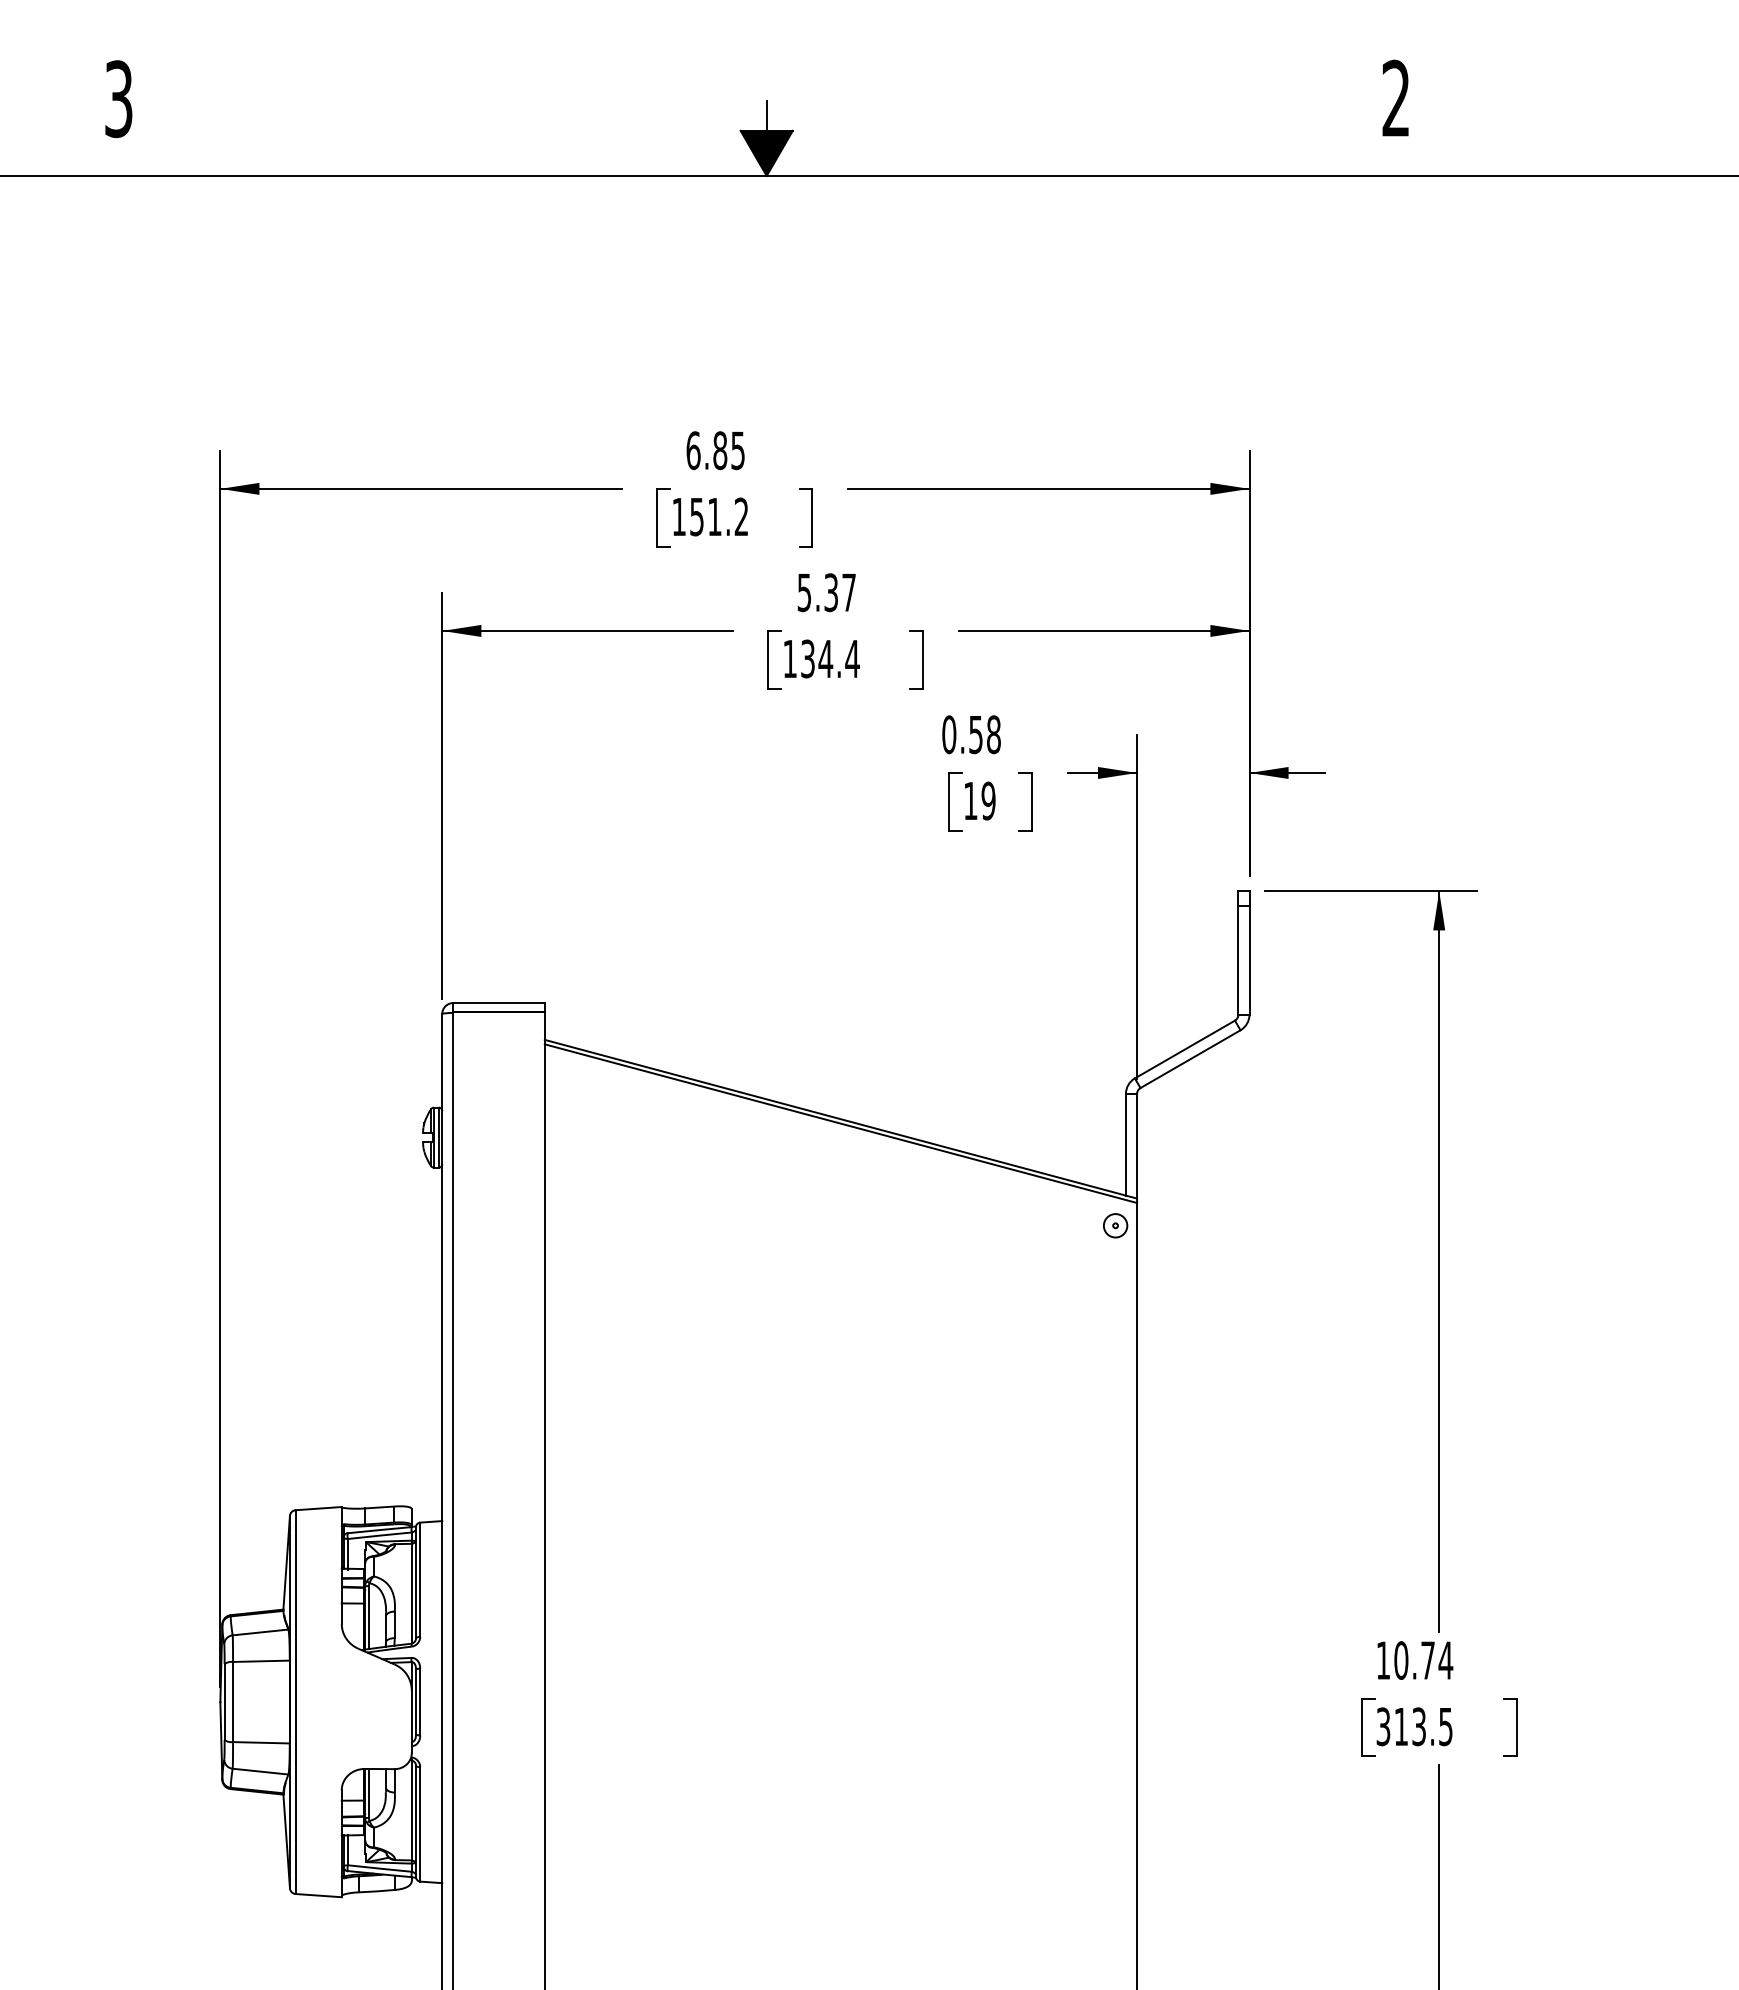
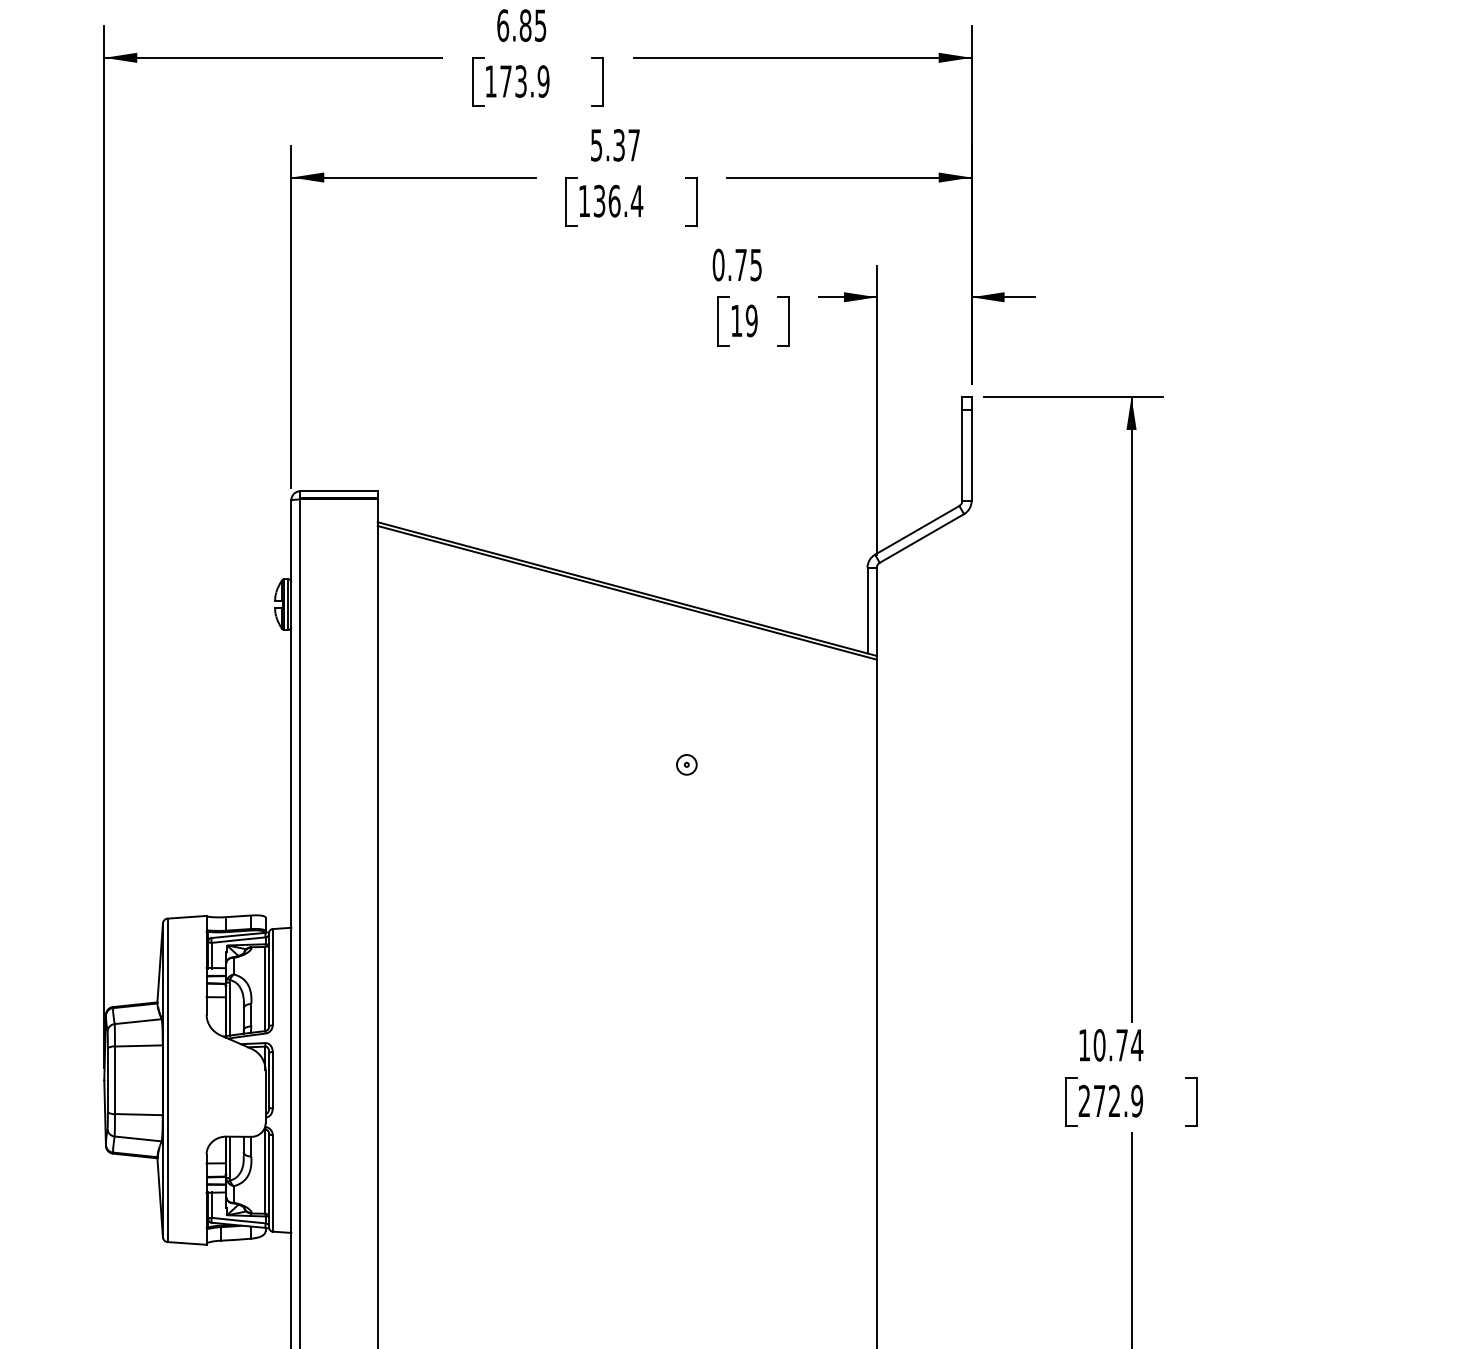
text: (719, 516) -> (524, 81), 151.2 -> 173.9
text: (825, 658) -> (614, 200), 134.4 -> 136.4
text: (984, 734) -> (748, 264), 0.58 -> 0.75
part: (1115, 1225) -> (686, 764), moved
text: (1414, 1726) -> (1110, 1100), 313.5 -> 272.9

